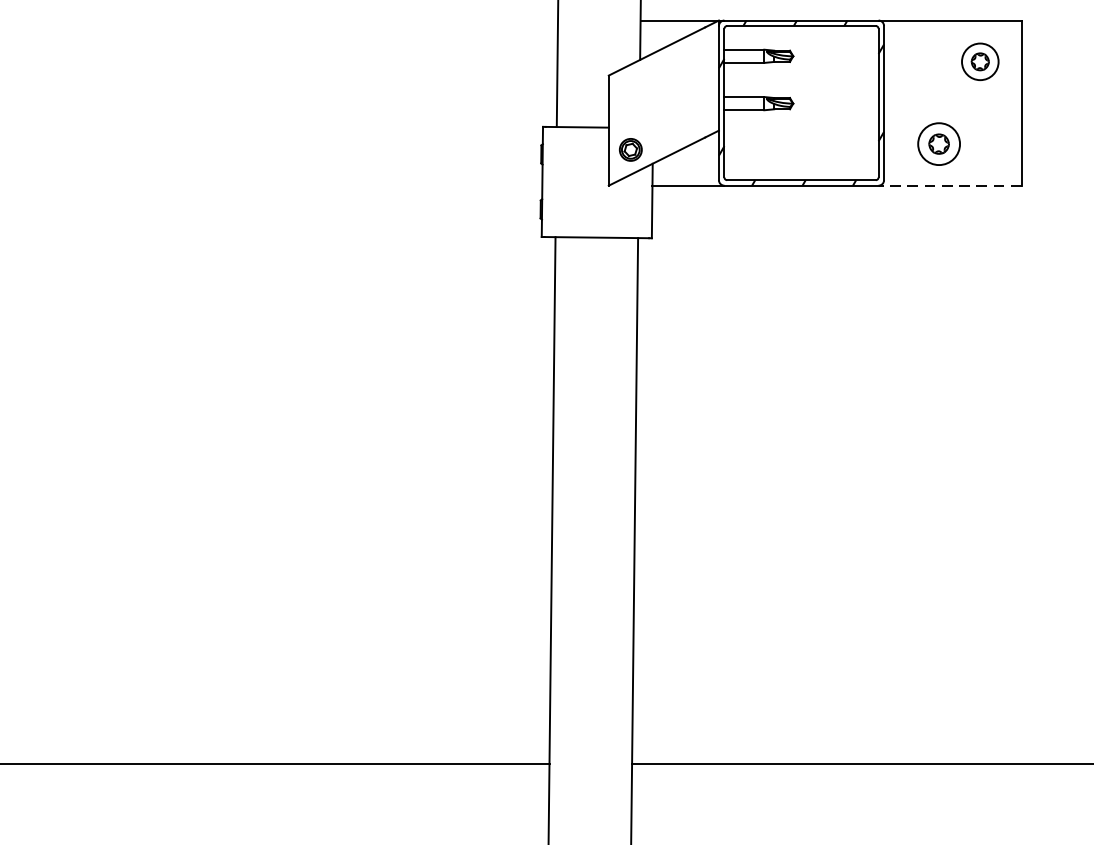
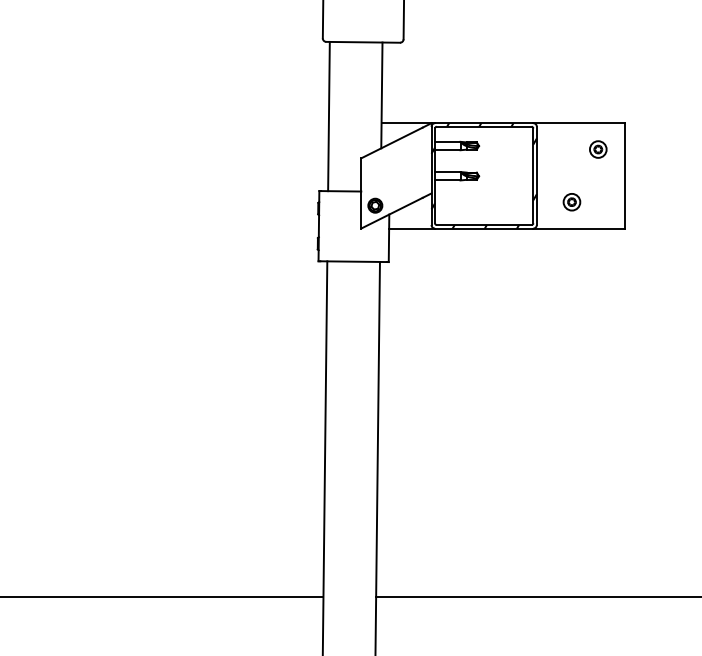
part: (980, 61) -> (598, 149), size x0.71
part: (938, 144) -> (571, 202), size x0.62
line: (949, 185) -> (578, 228), dashed -> solid

